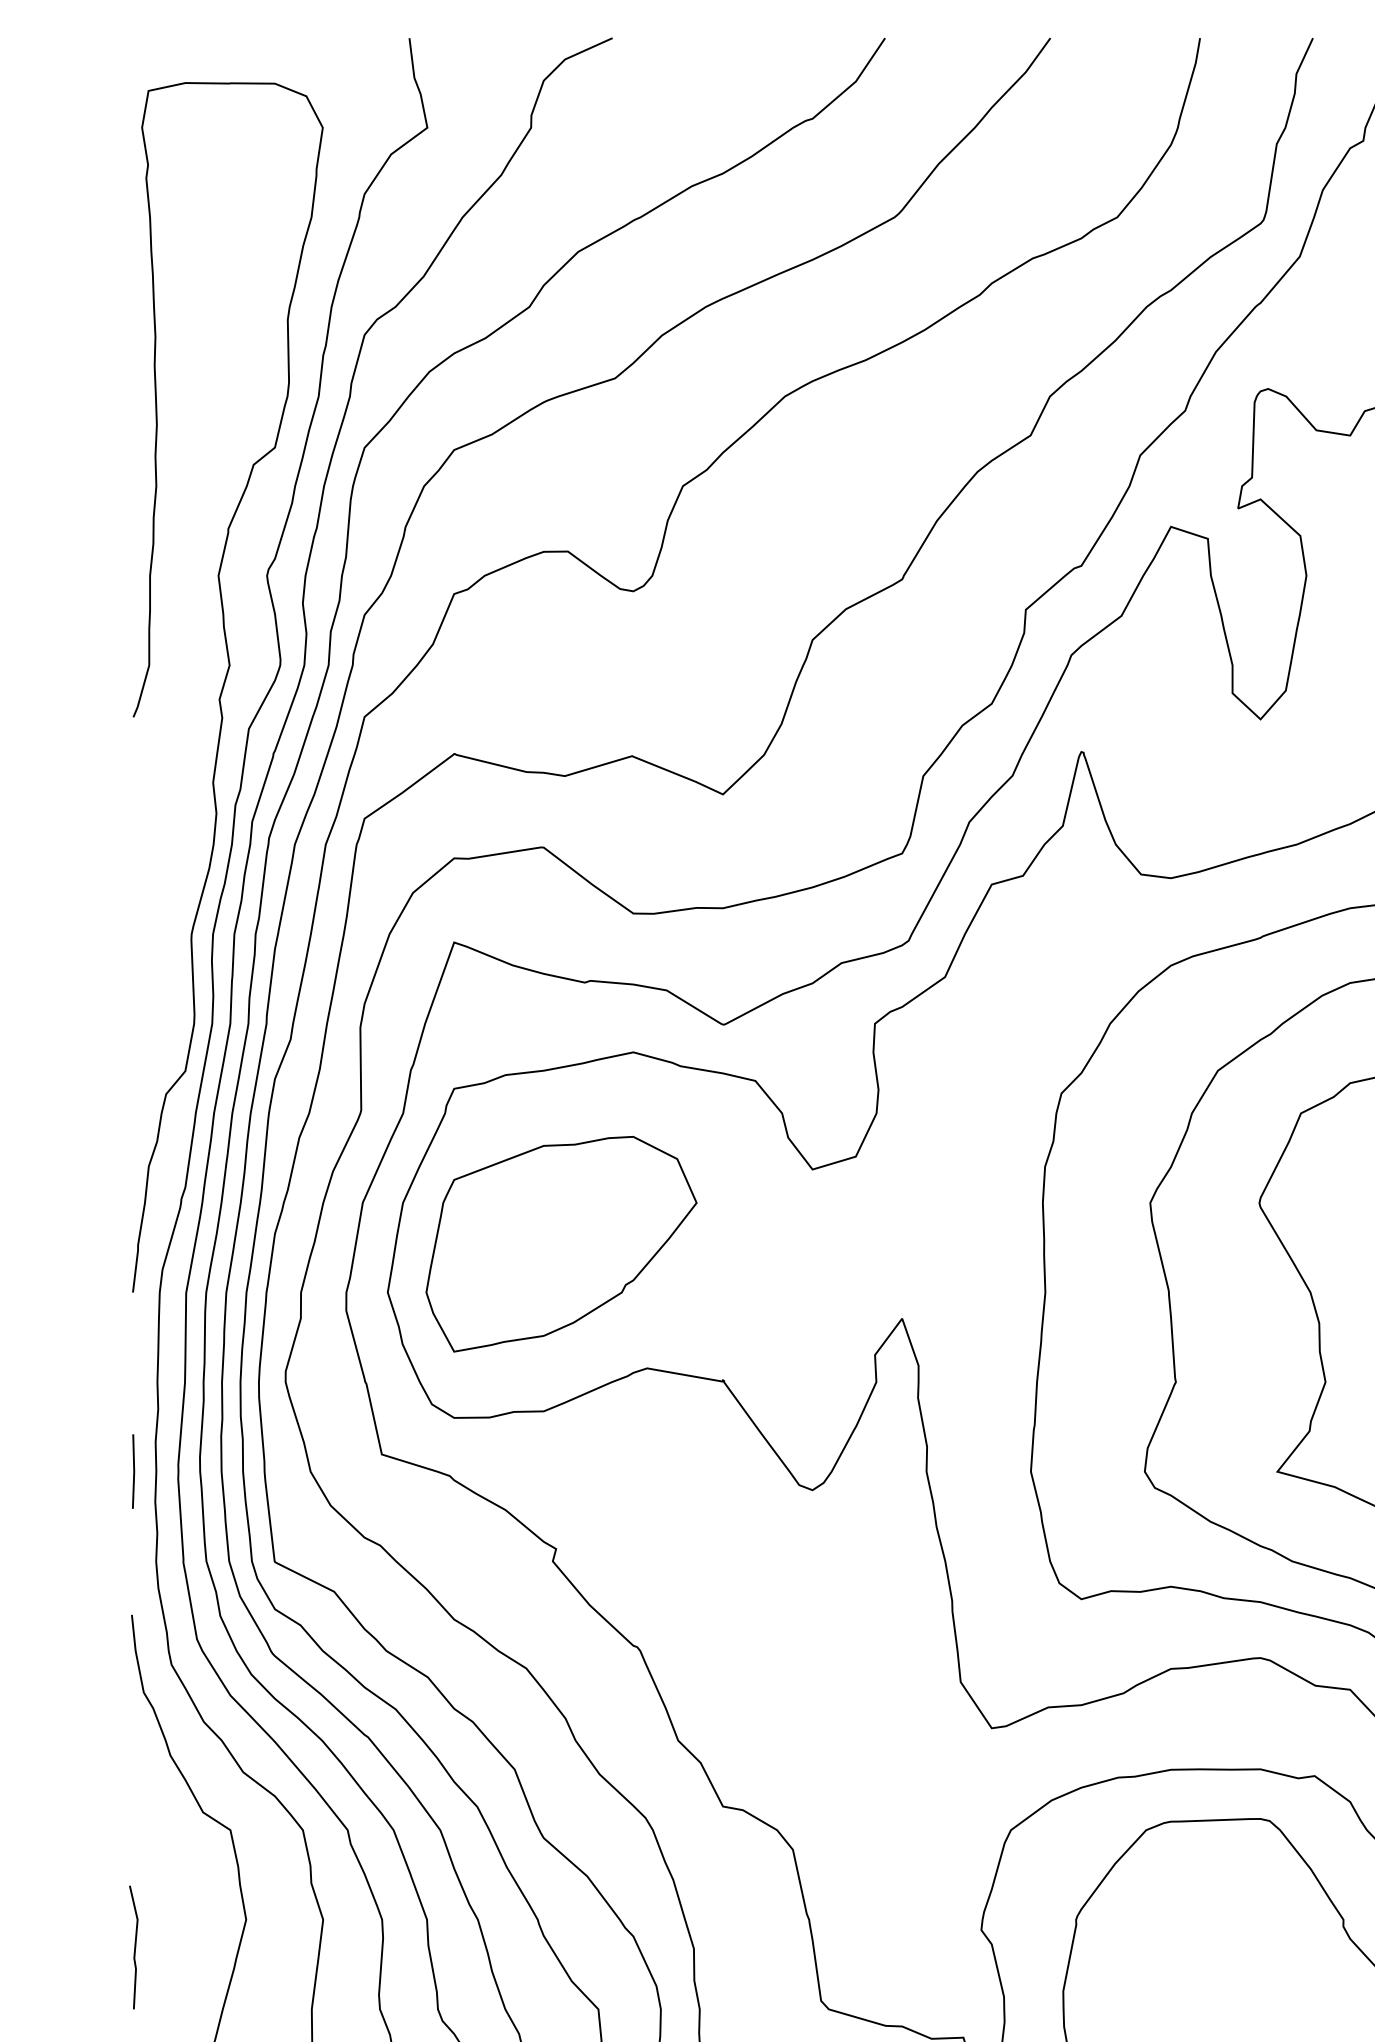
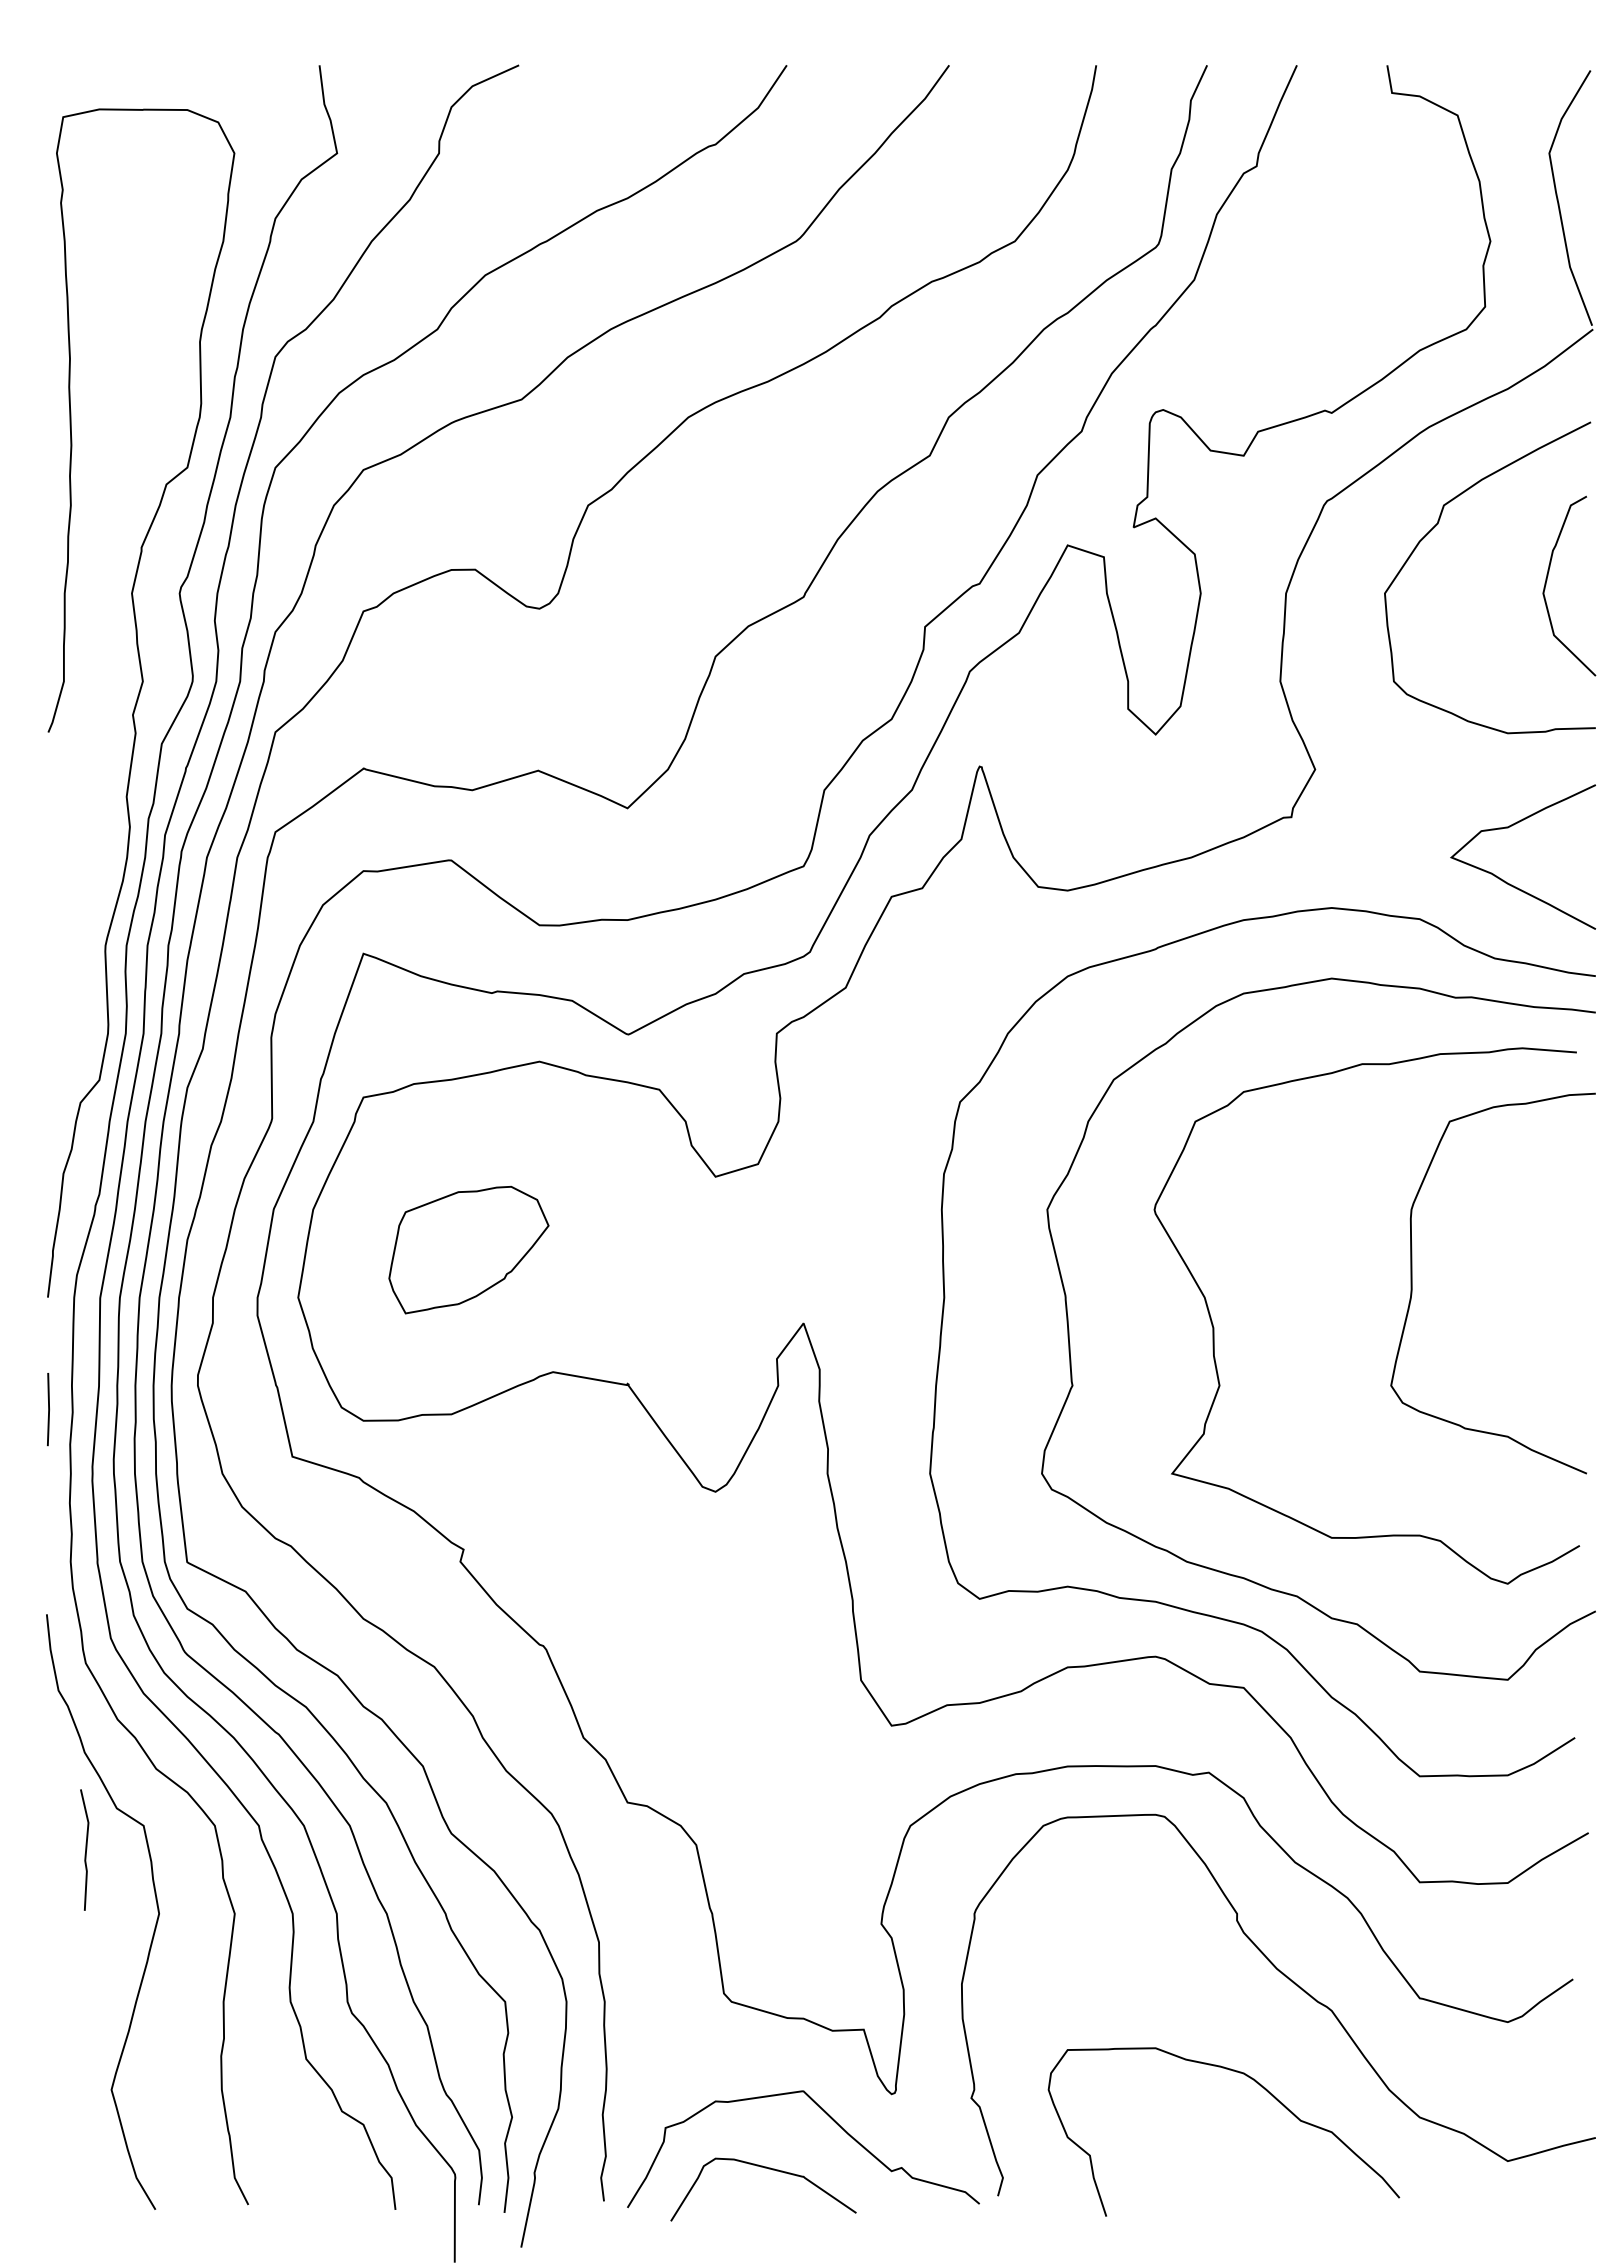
part: (561, 1243) -> (468, 1249), size x0.6
line: (133, 1471) -> (48, 1409), moved
line: (134, 1946) -> (85, 1849), moved

